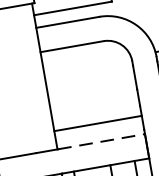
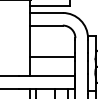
line: (97, 123) -> (52, 56), moved
line: (100, 140) -> (52, 75), dashed -> solid

